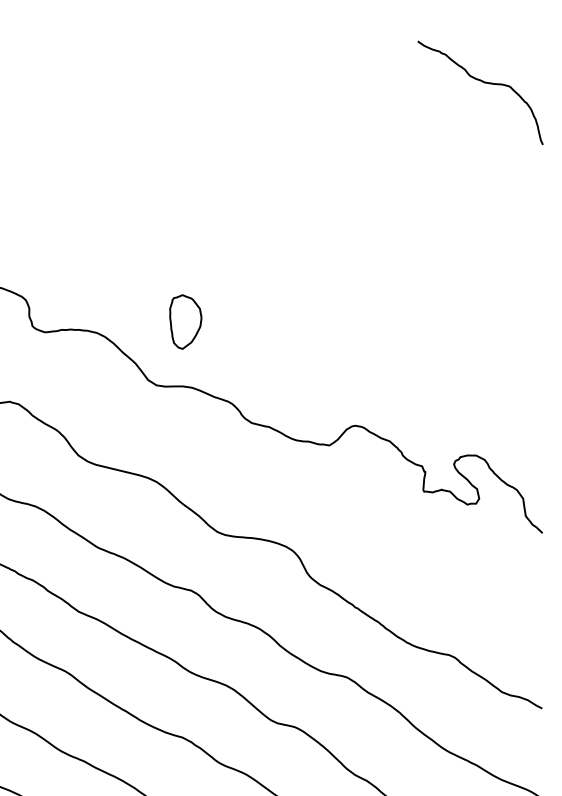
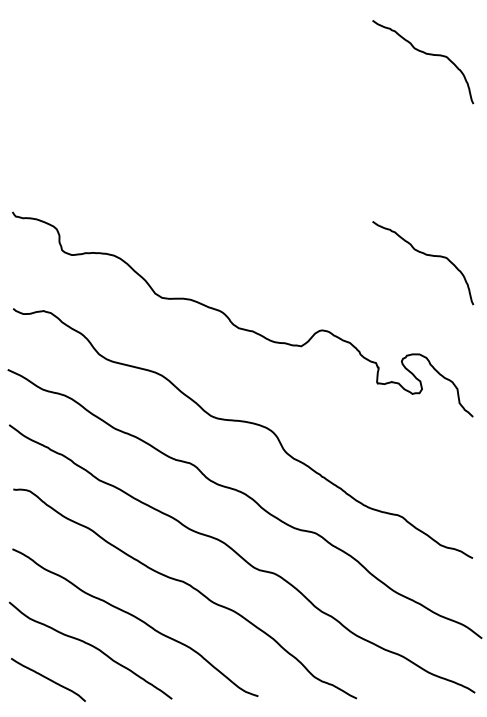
part: (185, 321) -> (185, 246), removed
curve: (483, 332) -> (425, 255), added

